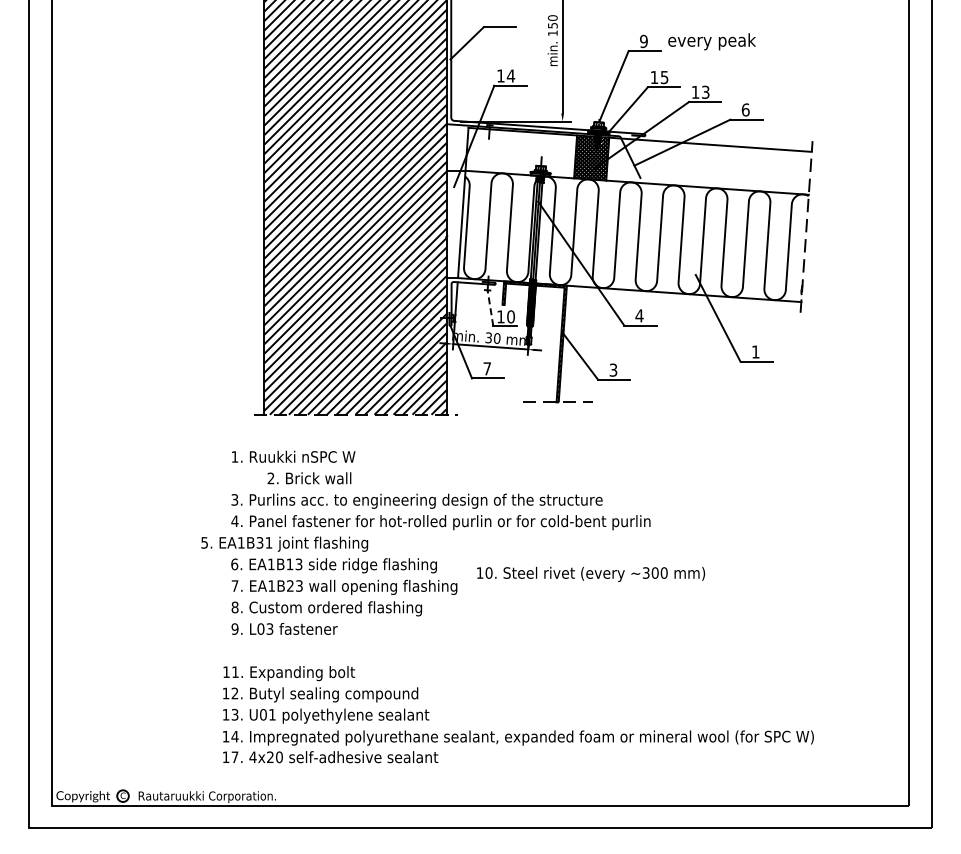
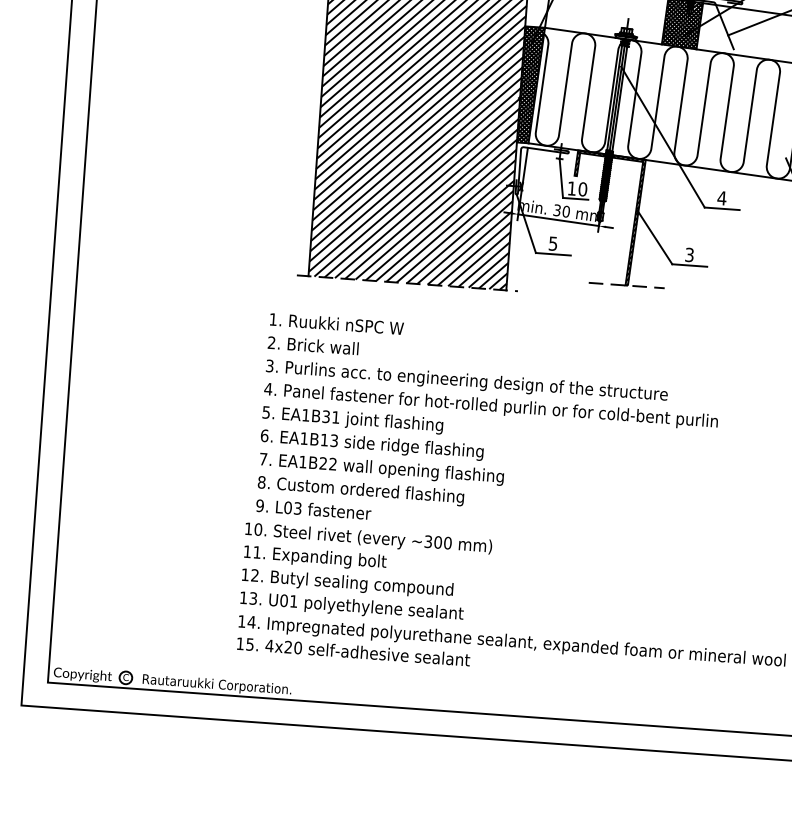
hatch: (456, 224) -> (531, 85), added
line: (490, 307) -> (561, 177), dashed -> solid
text: (486, 368) -> (552, 243), 7 -> 5
text: (309, 478) -> (313, 345), moved
text: (284, 543) -> (352, 419), moved
text: (591, 573) -> (369, 538), moved
text: (299, 586) -> (333, 464), EA1B23 -> EA1B22
text: (234, 757) -> (249, 644), 17. -> 15.

